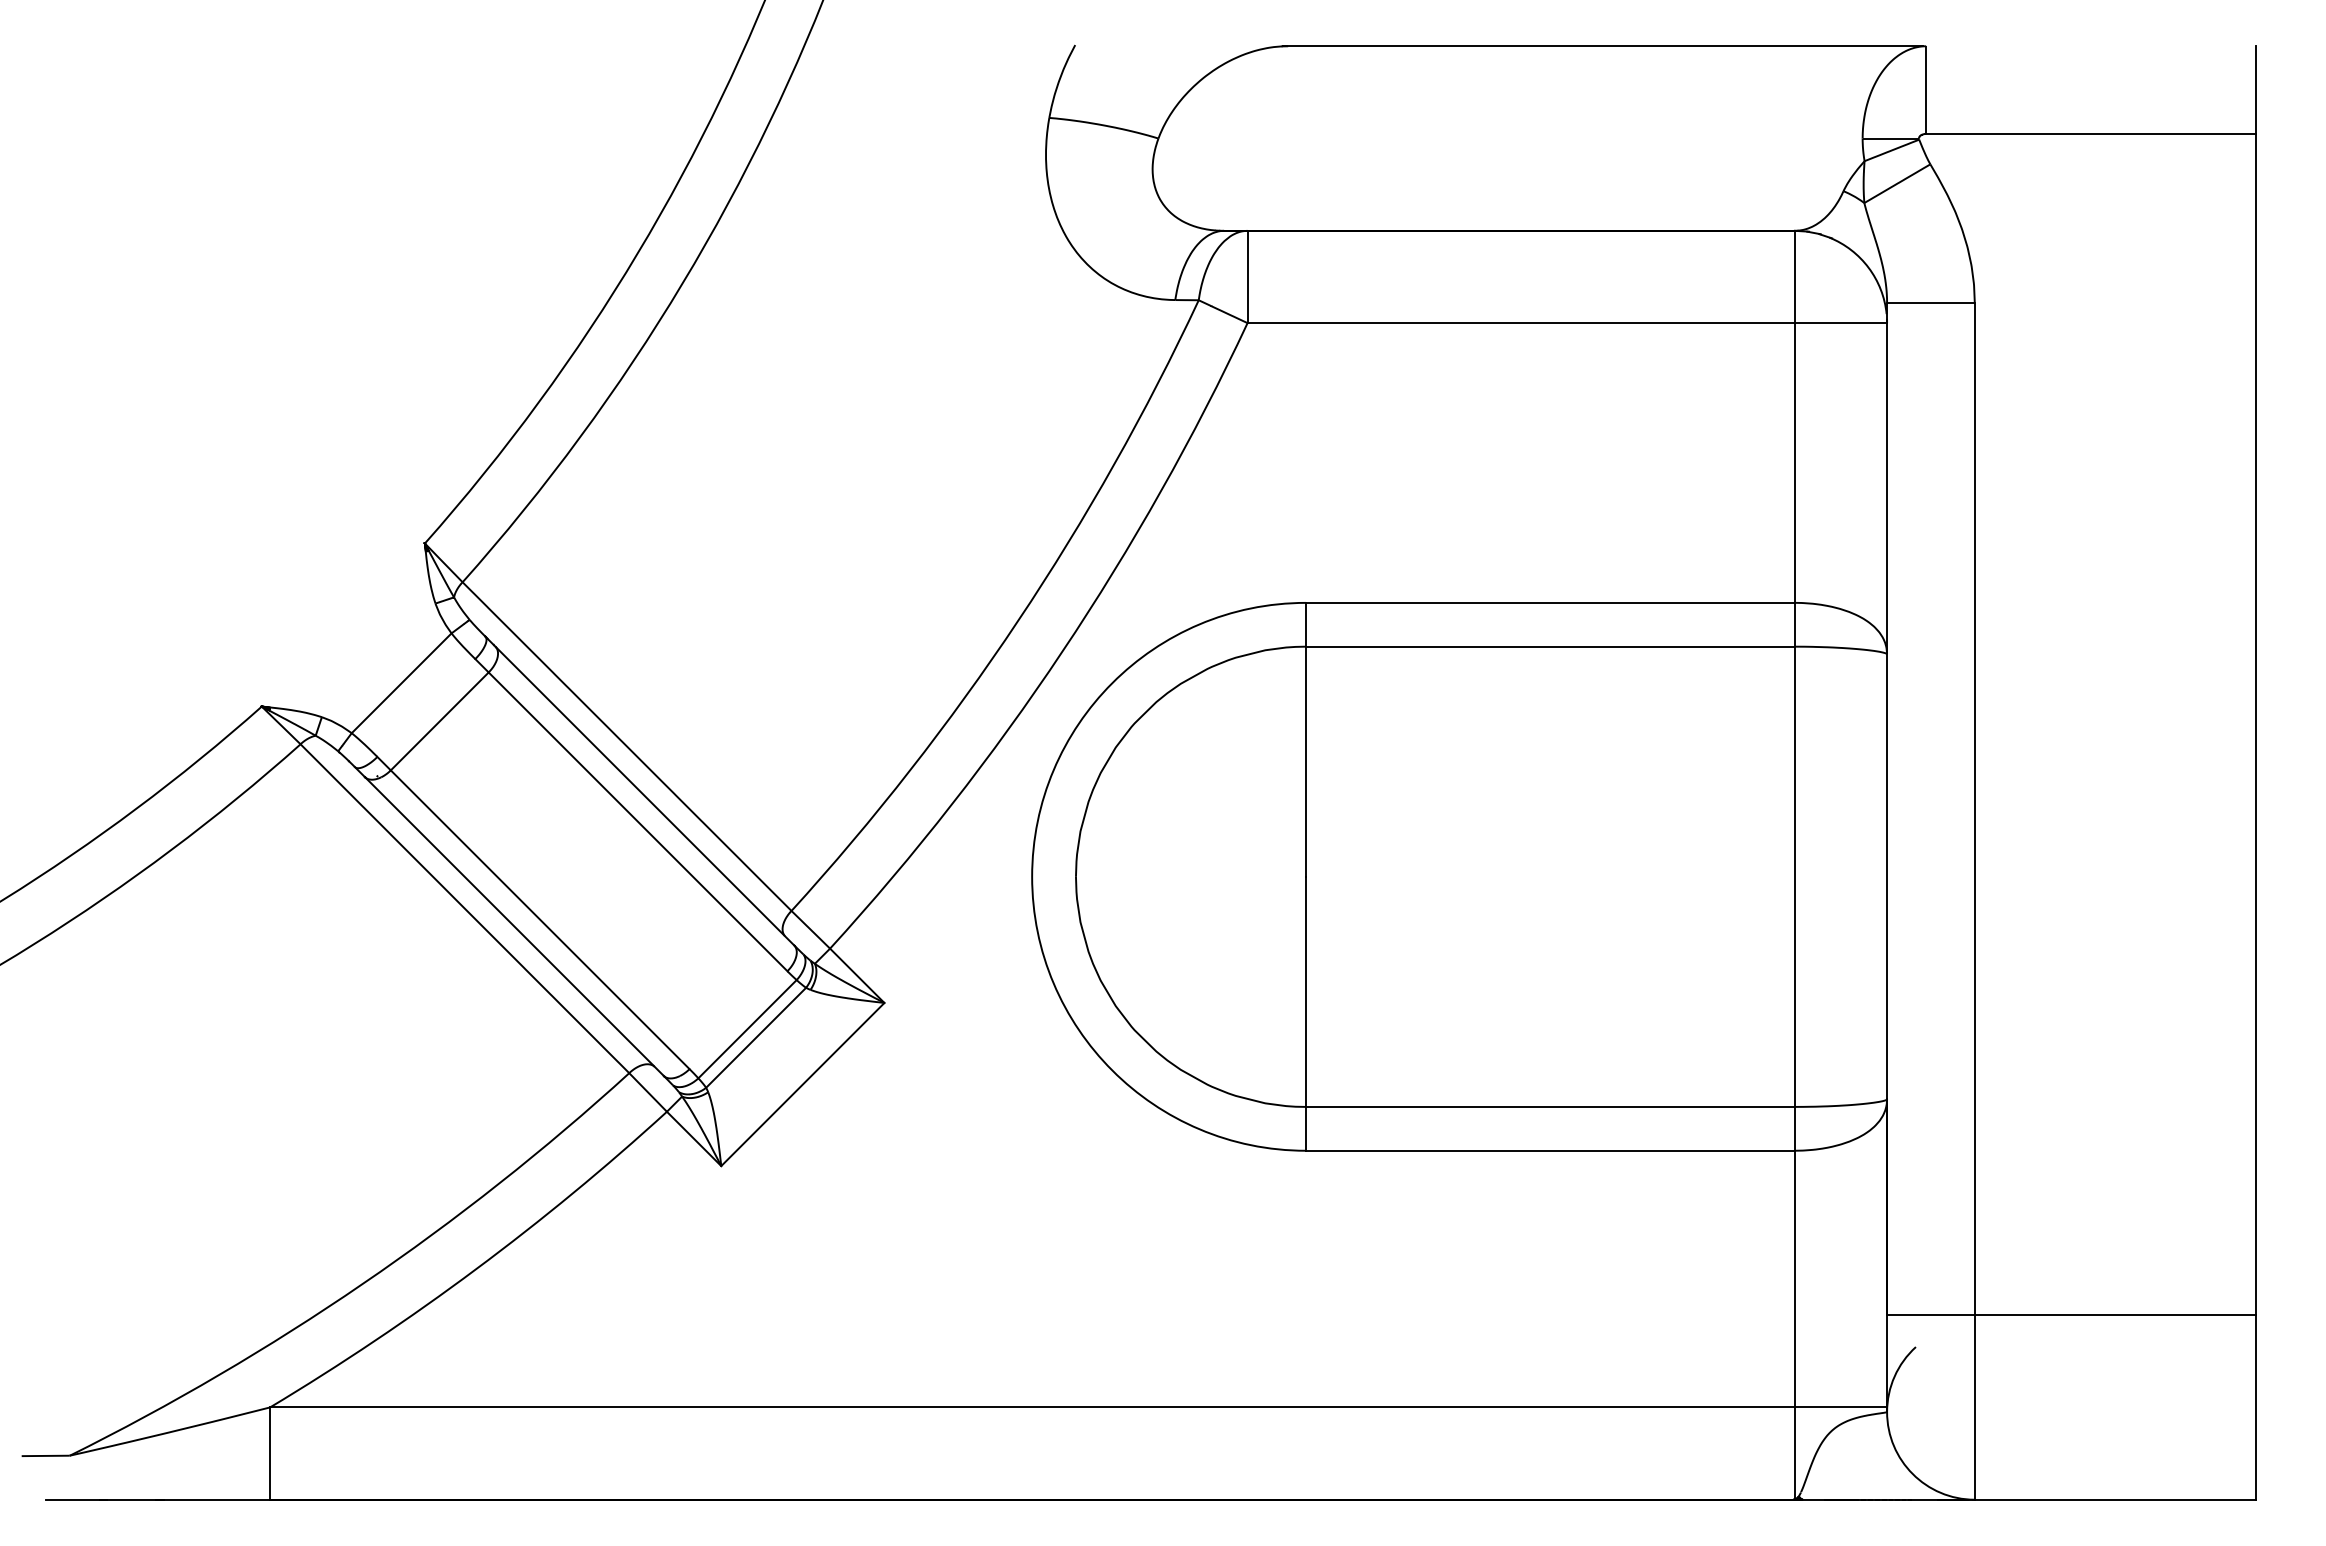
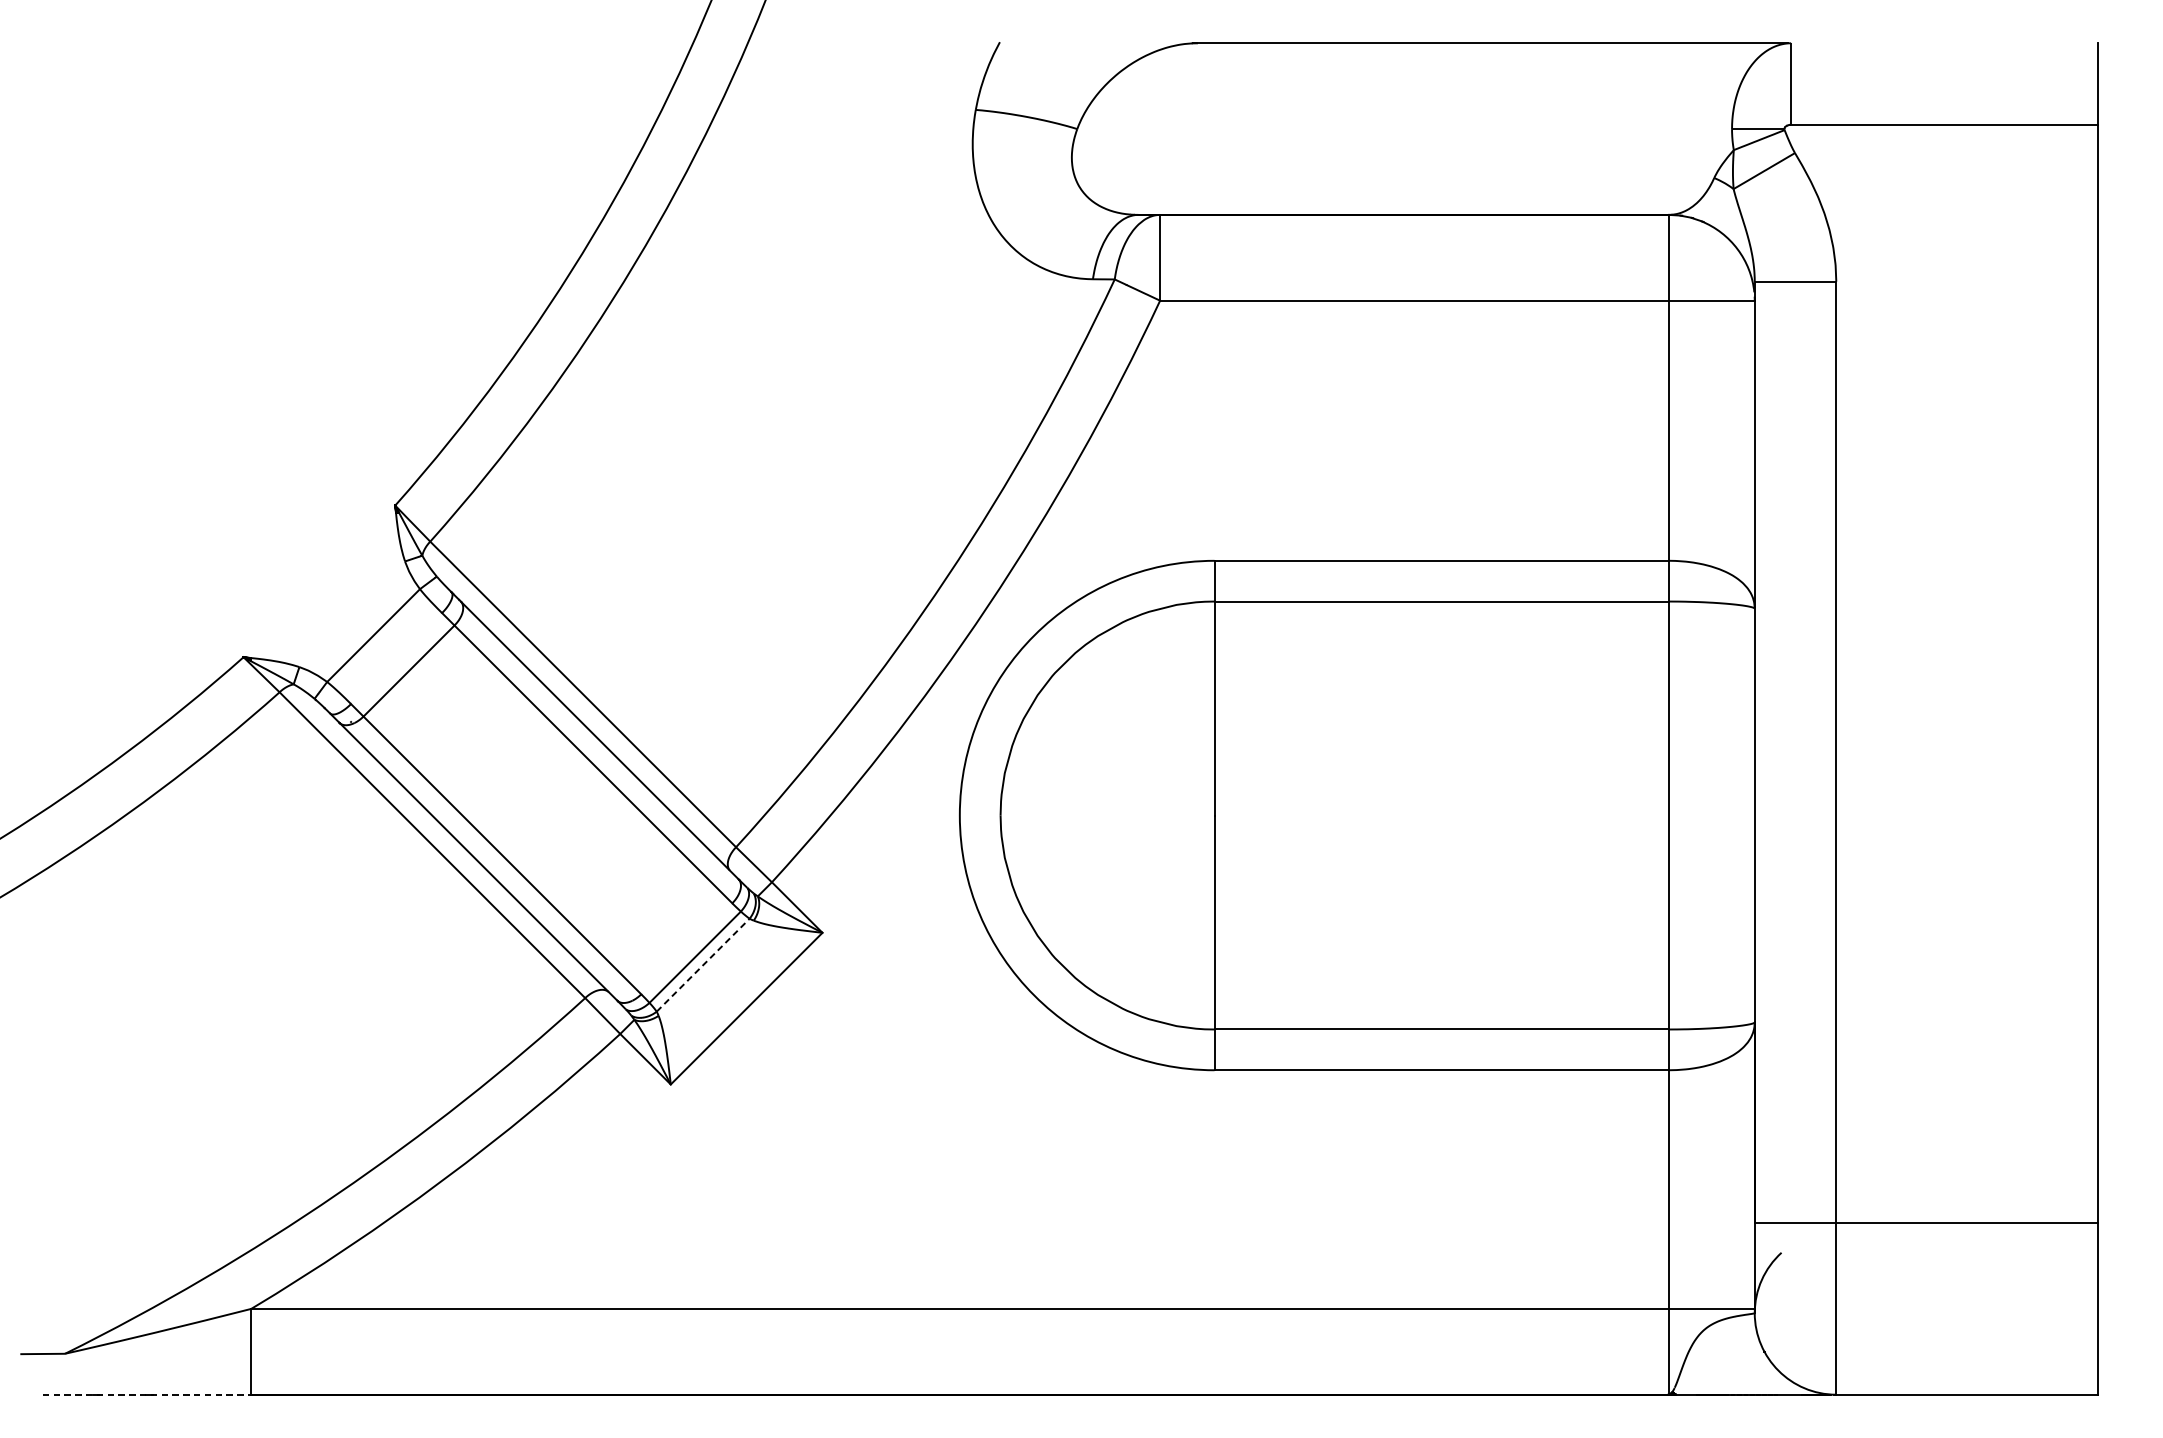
line: (756, 1037) -> (703, 964), solid -> dashed
line: (158, 1499) -> (147, 1394), solid -> dashed

